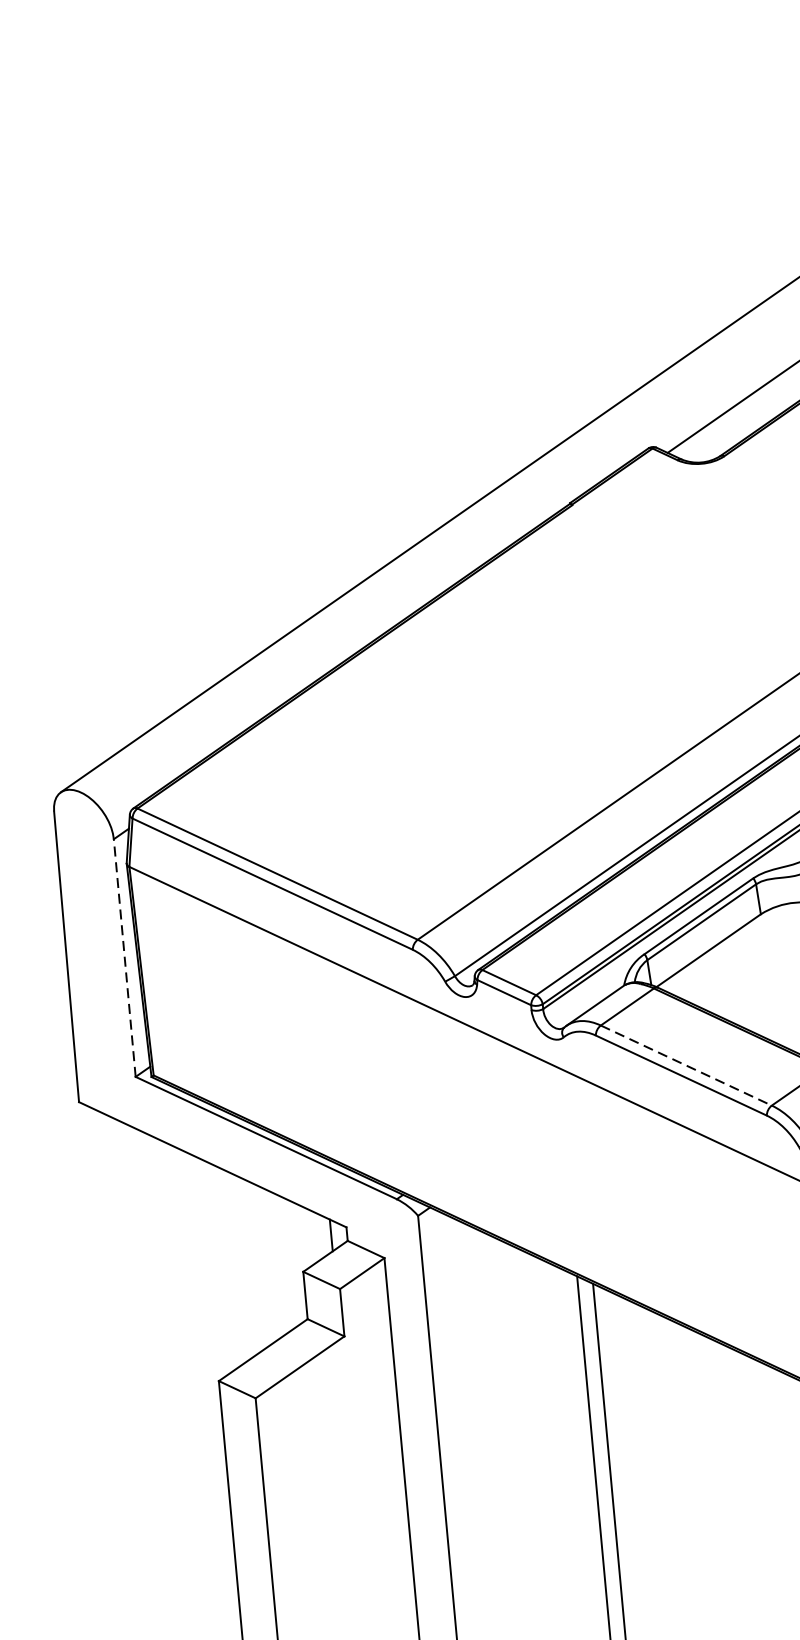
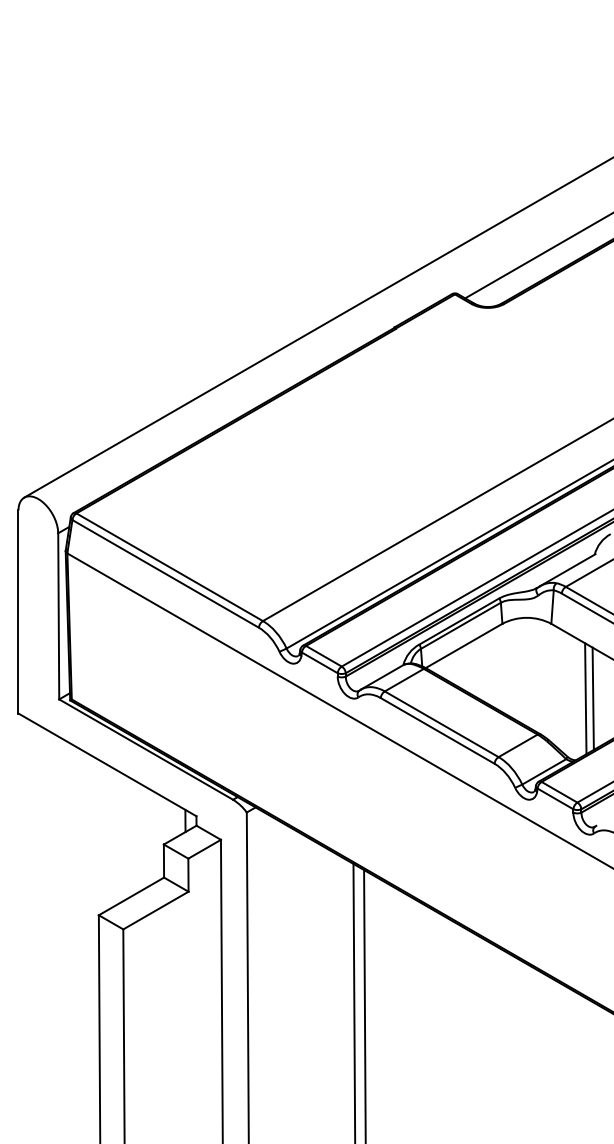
line: (124, 956) -> (58, 615), dashed -> solid
line: (686, 1065) -> (441, 724), dashed -> solid

